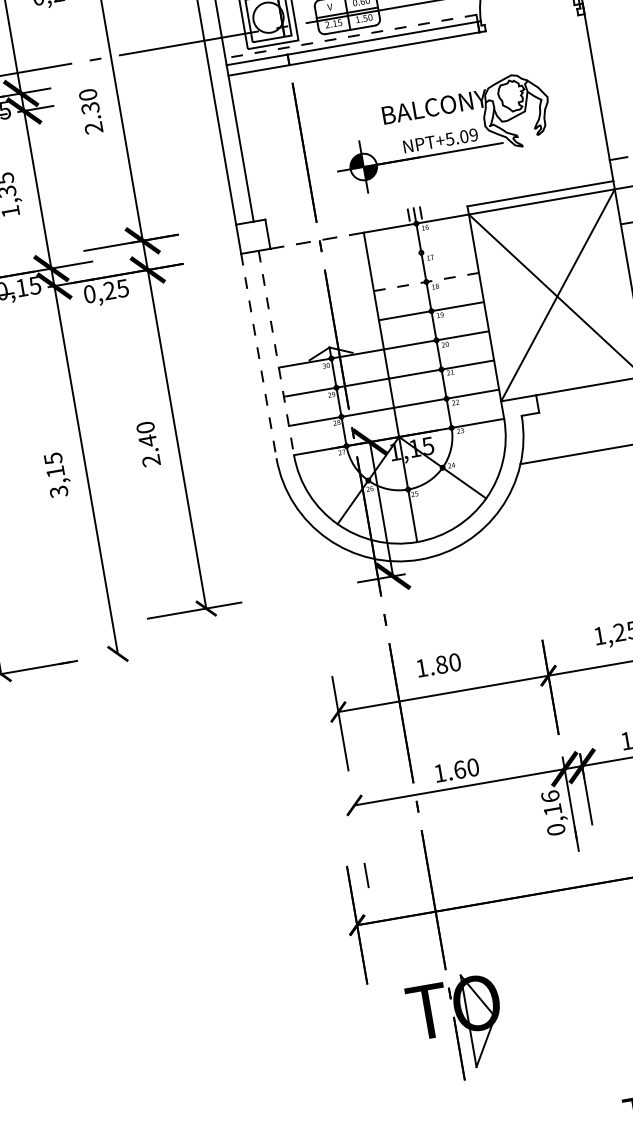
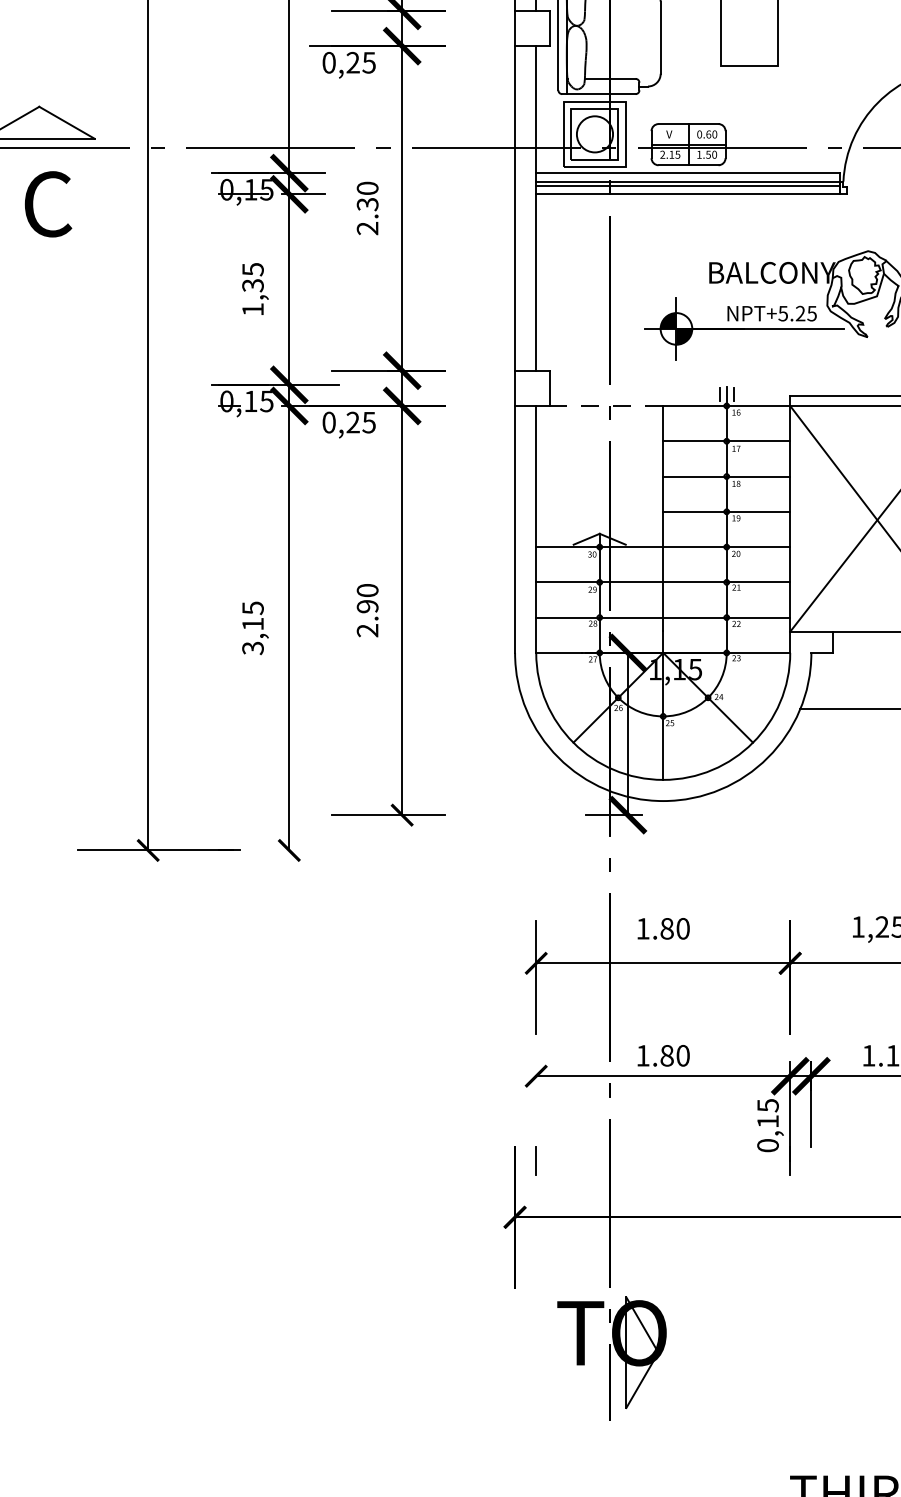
line: (350, 36) -> (687, 173), dashed -> solid
line: (352, 46) -> (687, 185), added
text: (468, 135) -> (805, 313), NPT+5.09 -> NPT+5.25
line: (421, 253) -> (726, 441), added
line: (427, 281) -> (727, 476), dashed -> solid
line: (276, 353) -> (536, 529), dashed -> solid
line: (259, 356) -> (515, 529), dashed -> solid
text: (147, 440) -> (367, 606), 2.40 -> 2.90
text: (459, 769) -> (666, 1055), 1.60 -> 1.80
text: (550, 796) -> (767, 1105), 0,16 -> 0,15

